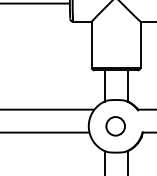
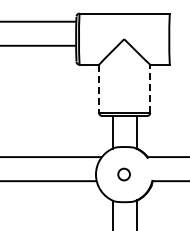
line: (140, 44) -> (150, 88), solid -> dashed
line: (92, 45) -> (99, 89), solid -> dashed
circle: (115, 126) -> (123, 174), size x0.6

